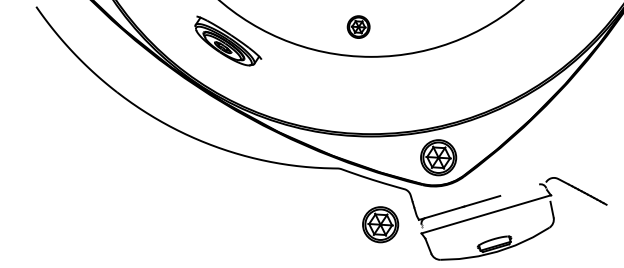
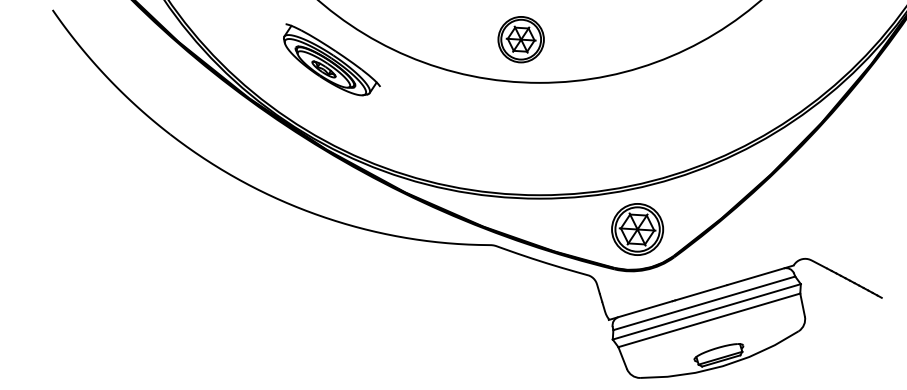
part: (358, 26) -> (521, 38), size x1.43
line: (522, 188) -> (759, 274), added
line: (484, 208) -> (704, 303), added
line: (487, 219) -> (708, 319), added
part: (380, 224) -> (553, 326), removed

